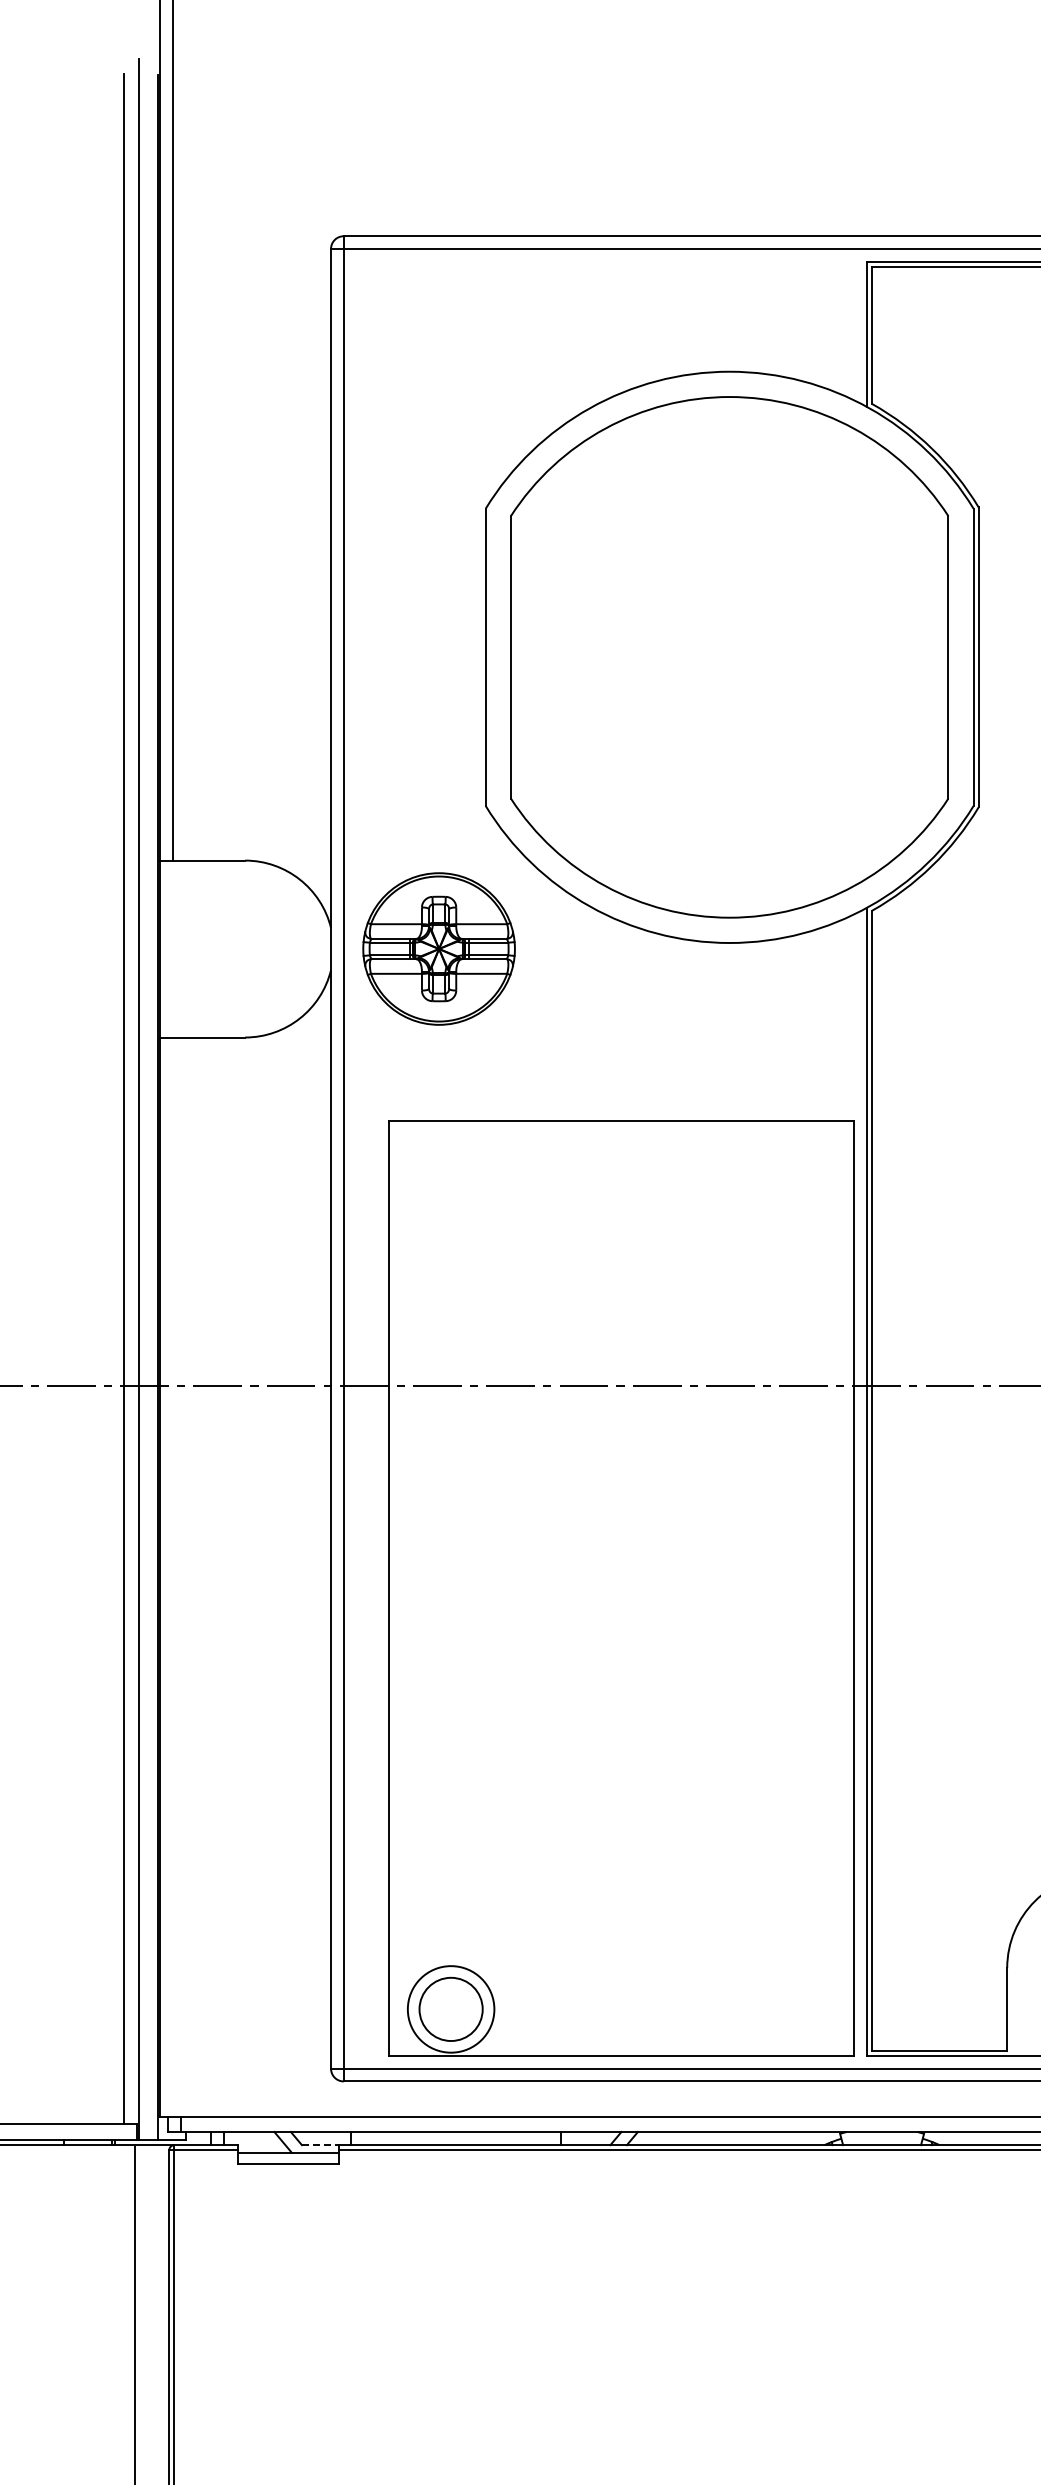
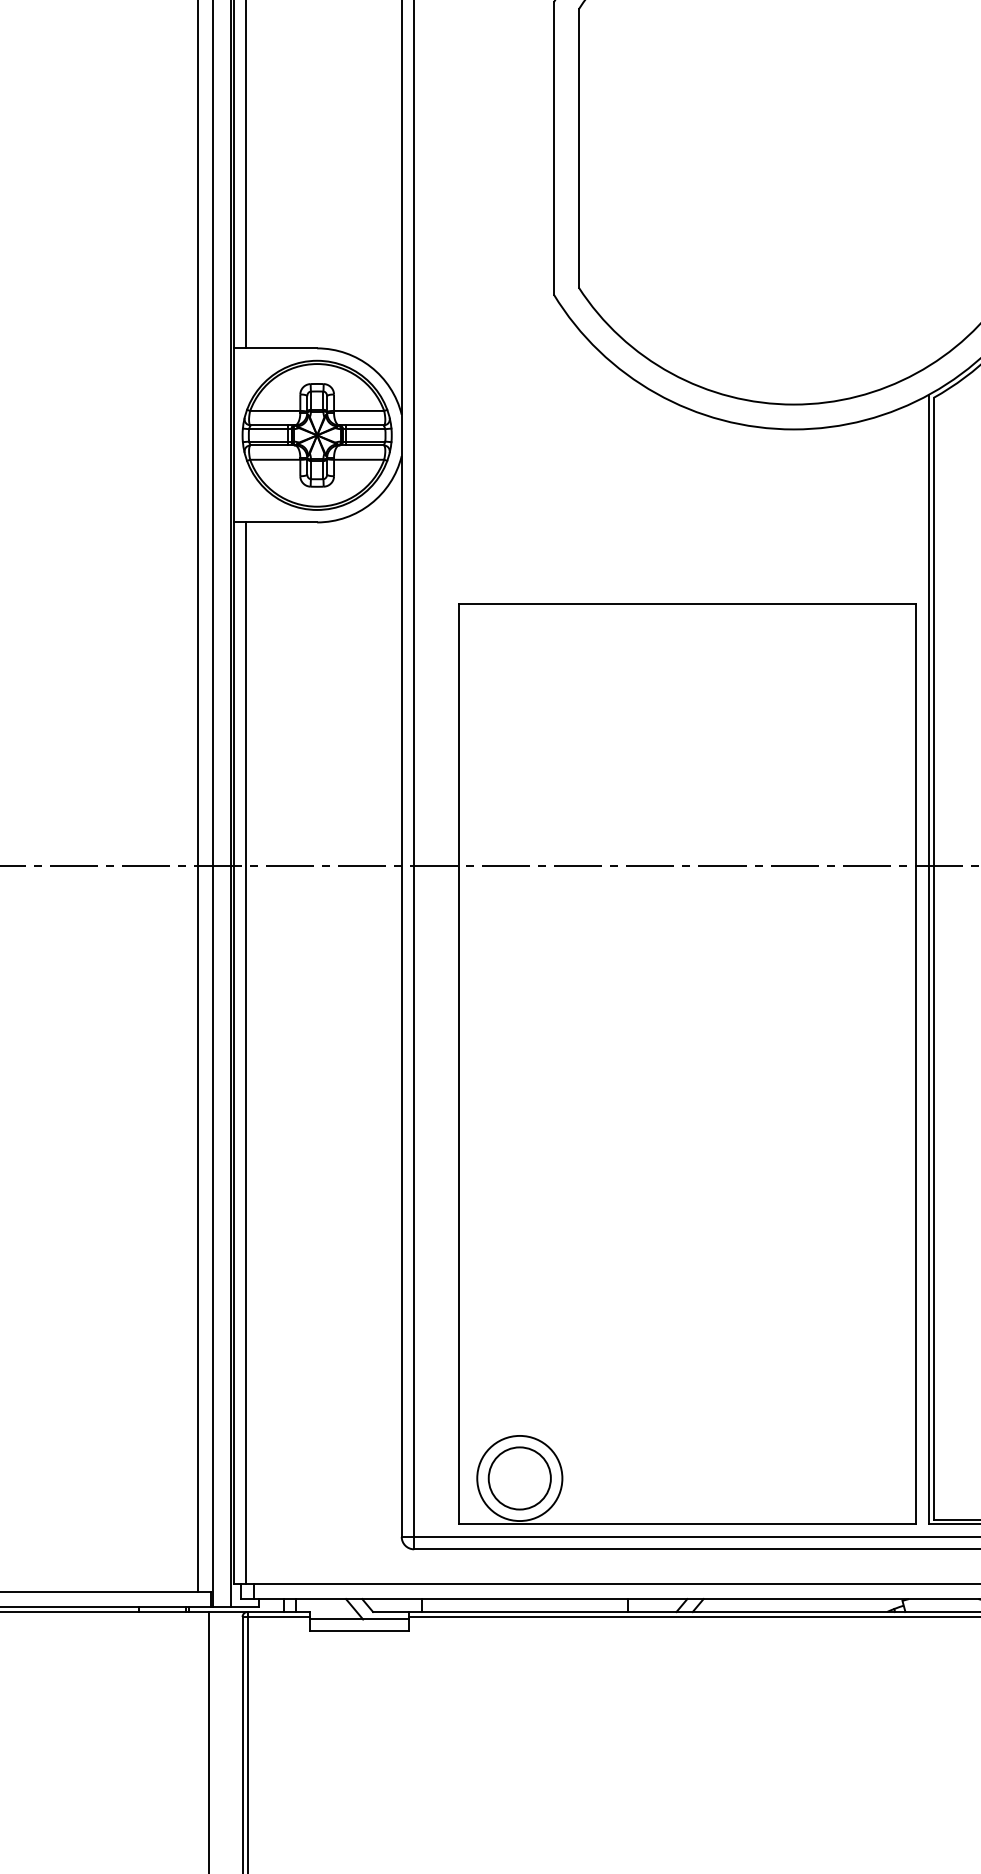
part: (438, 948) -> (316, 434), moved
line: (173, 1576) -> (246, 1052), added
line: (320, 2145) -> (391, 1612), dashed -> solid

